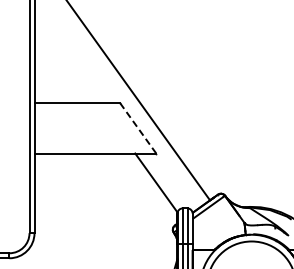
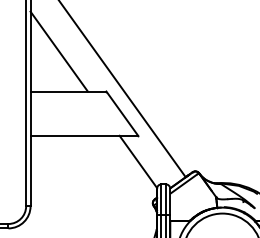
line: (66, 58) -> (58, 51), added
line: (138, 128) -> (122, 113), dashed -> solid

